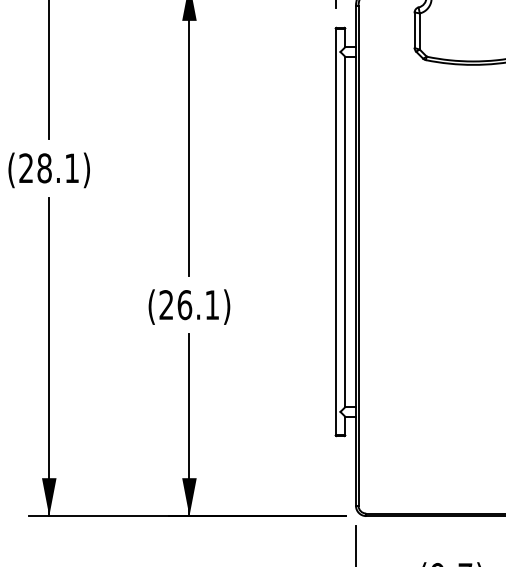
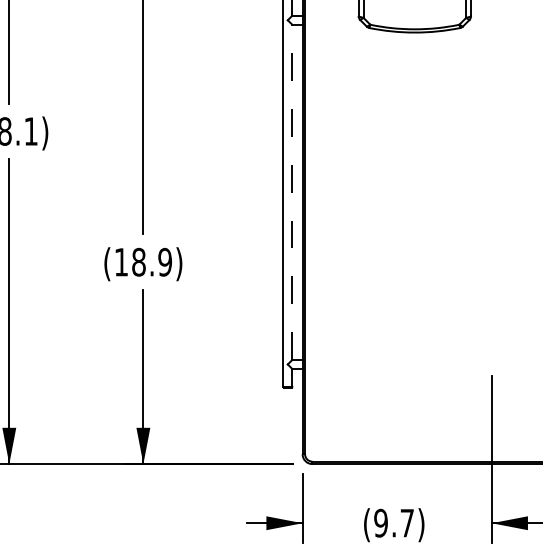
line: (345, 232) -> (292, 192), solid -> dashed
text: (188, 304) -> (142, 261), (26.1) -> (18.9)

